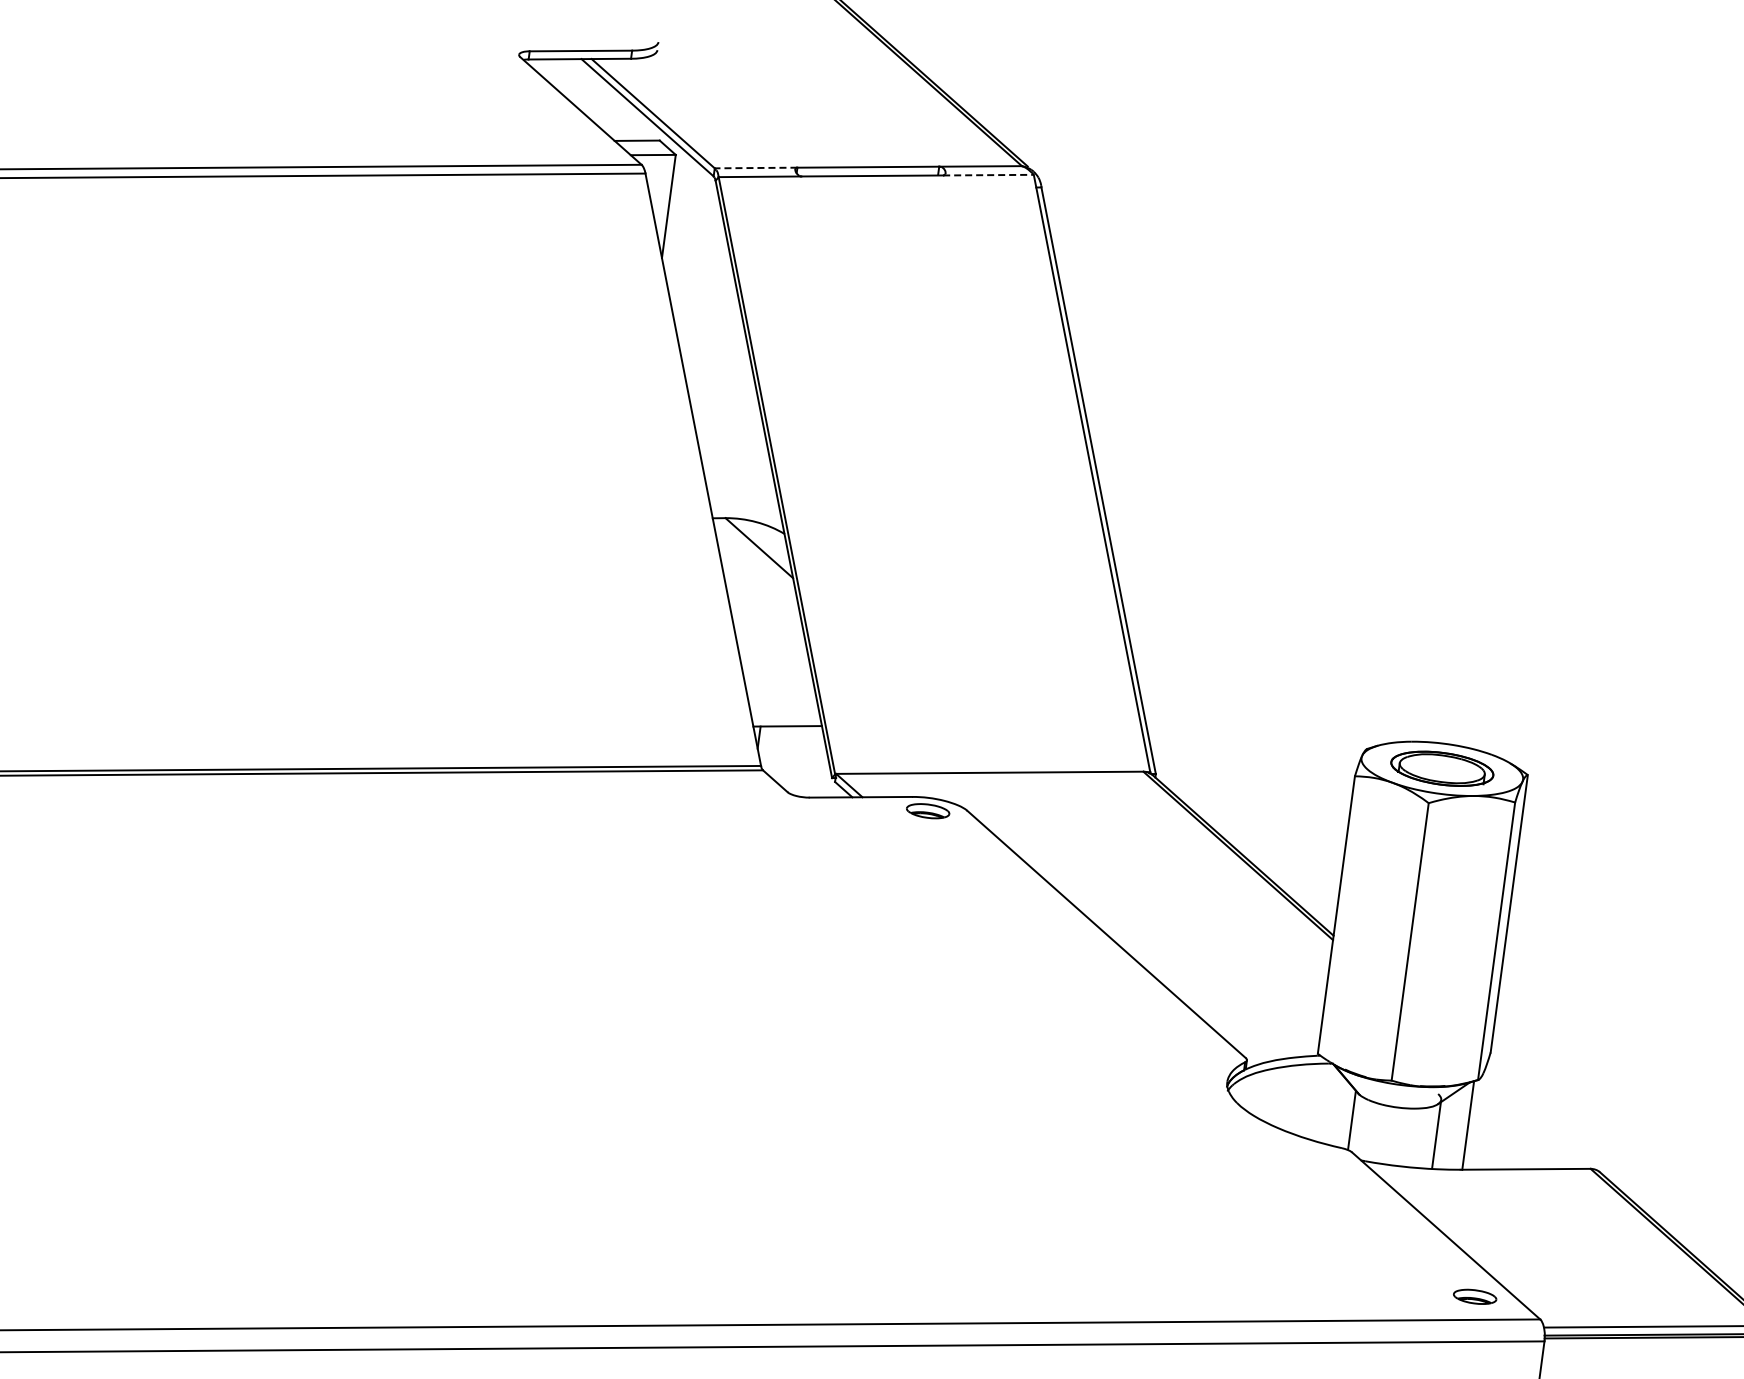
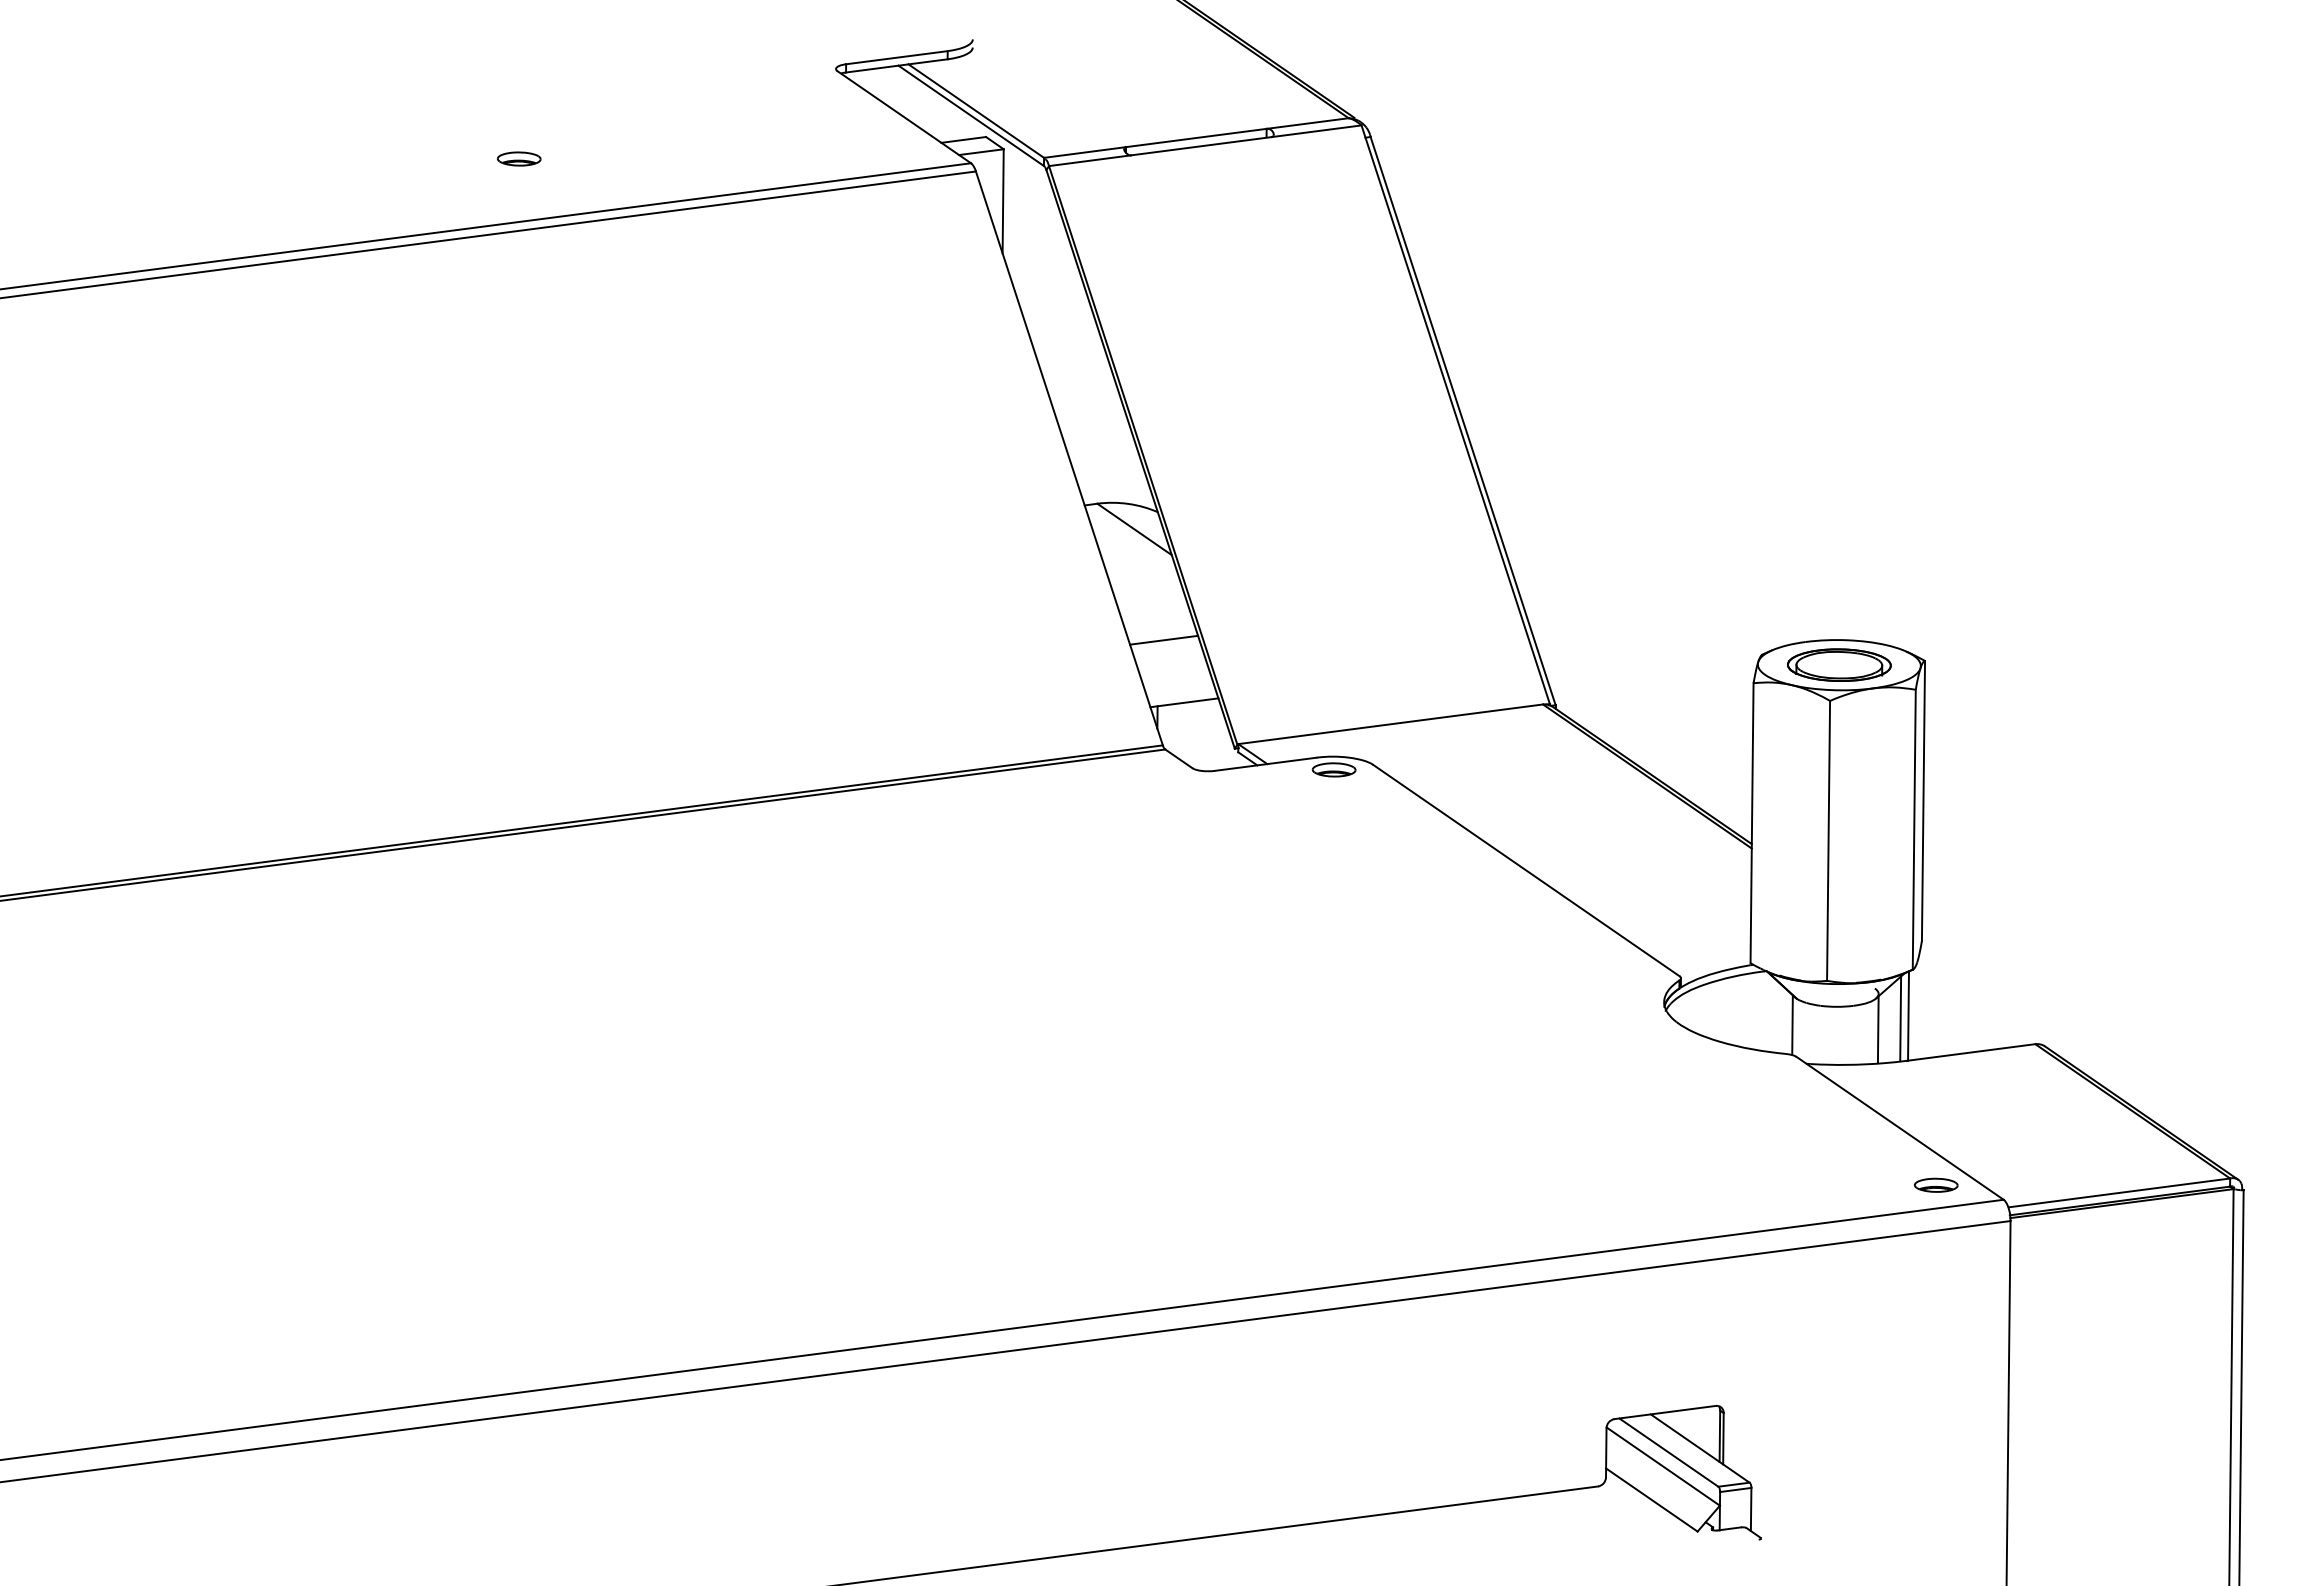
part: (194, 105) -> (519, 158), added
line: (755, 167) -> (1084, 152), dashed -> solid
line: (989, 175) -> (1317, 131), dashed -> solid
line: (775, 661) -> (1164, 639), added
line: (1459, 1126) -> (1900, 1018), added

